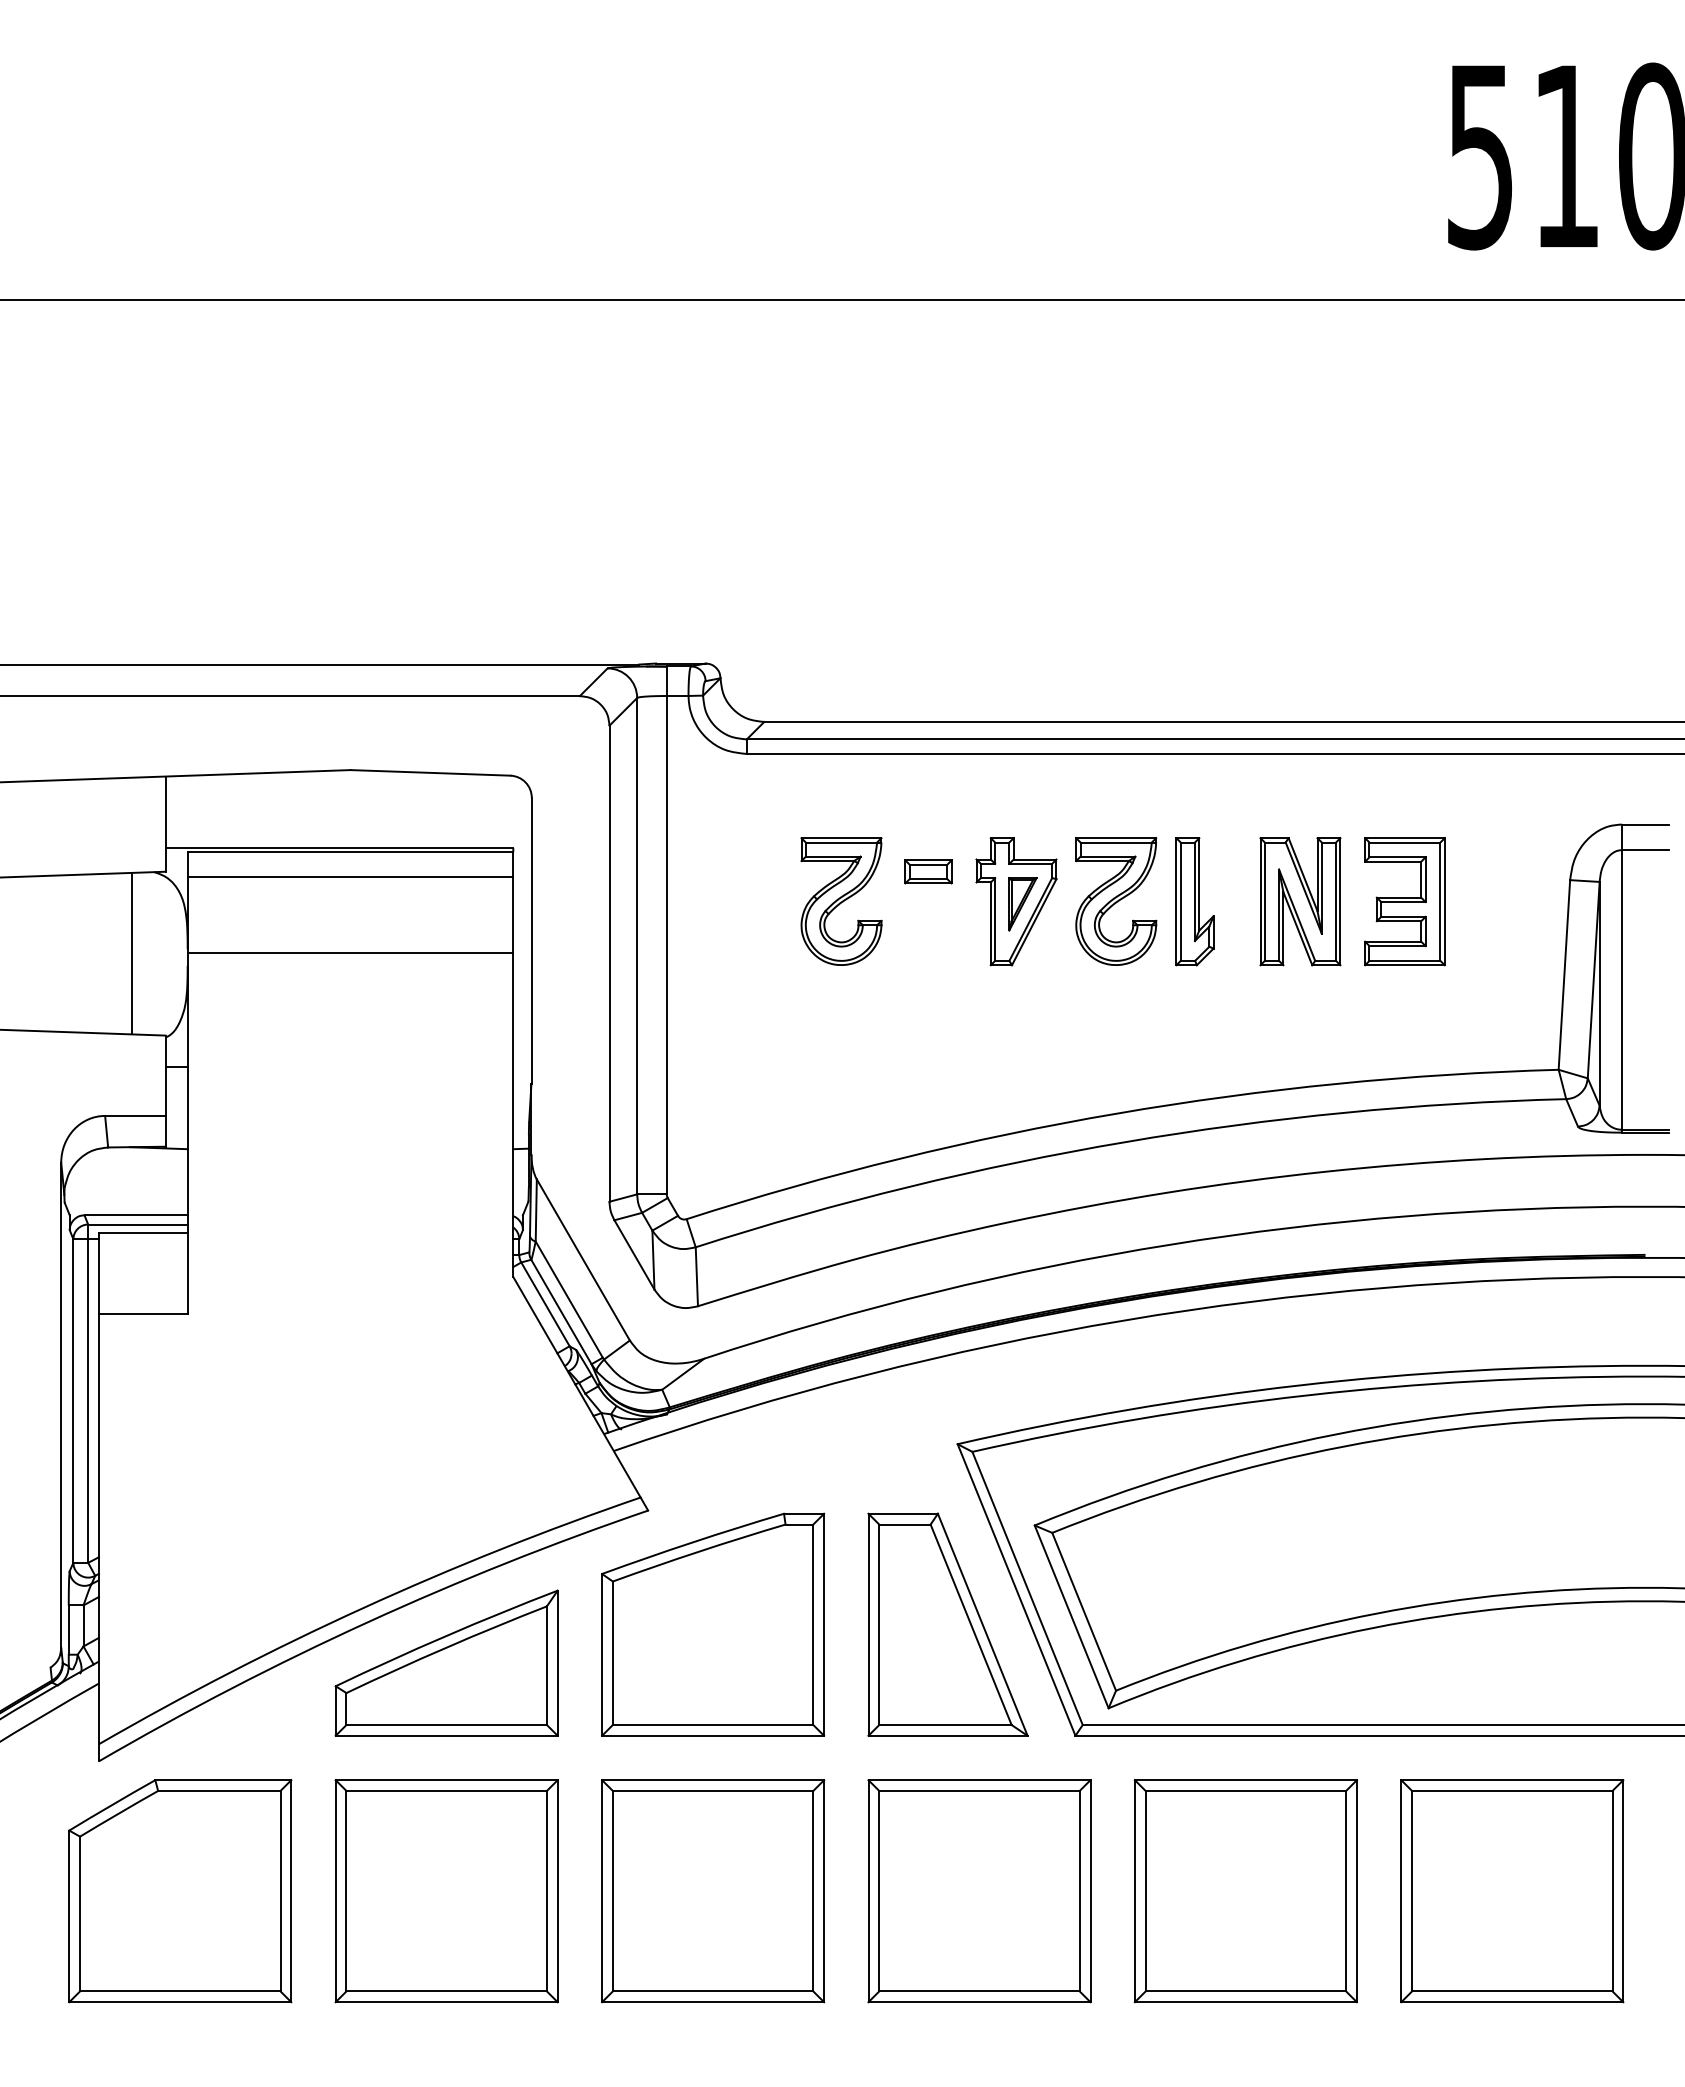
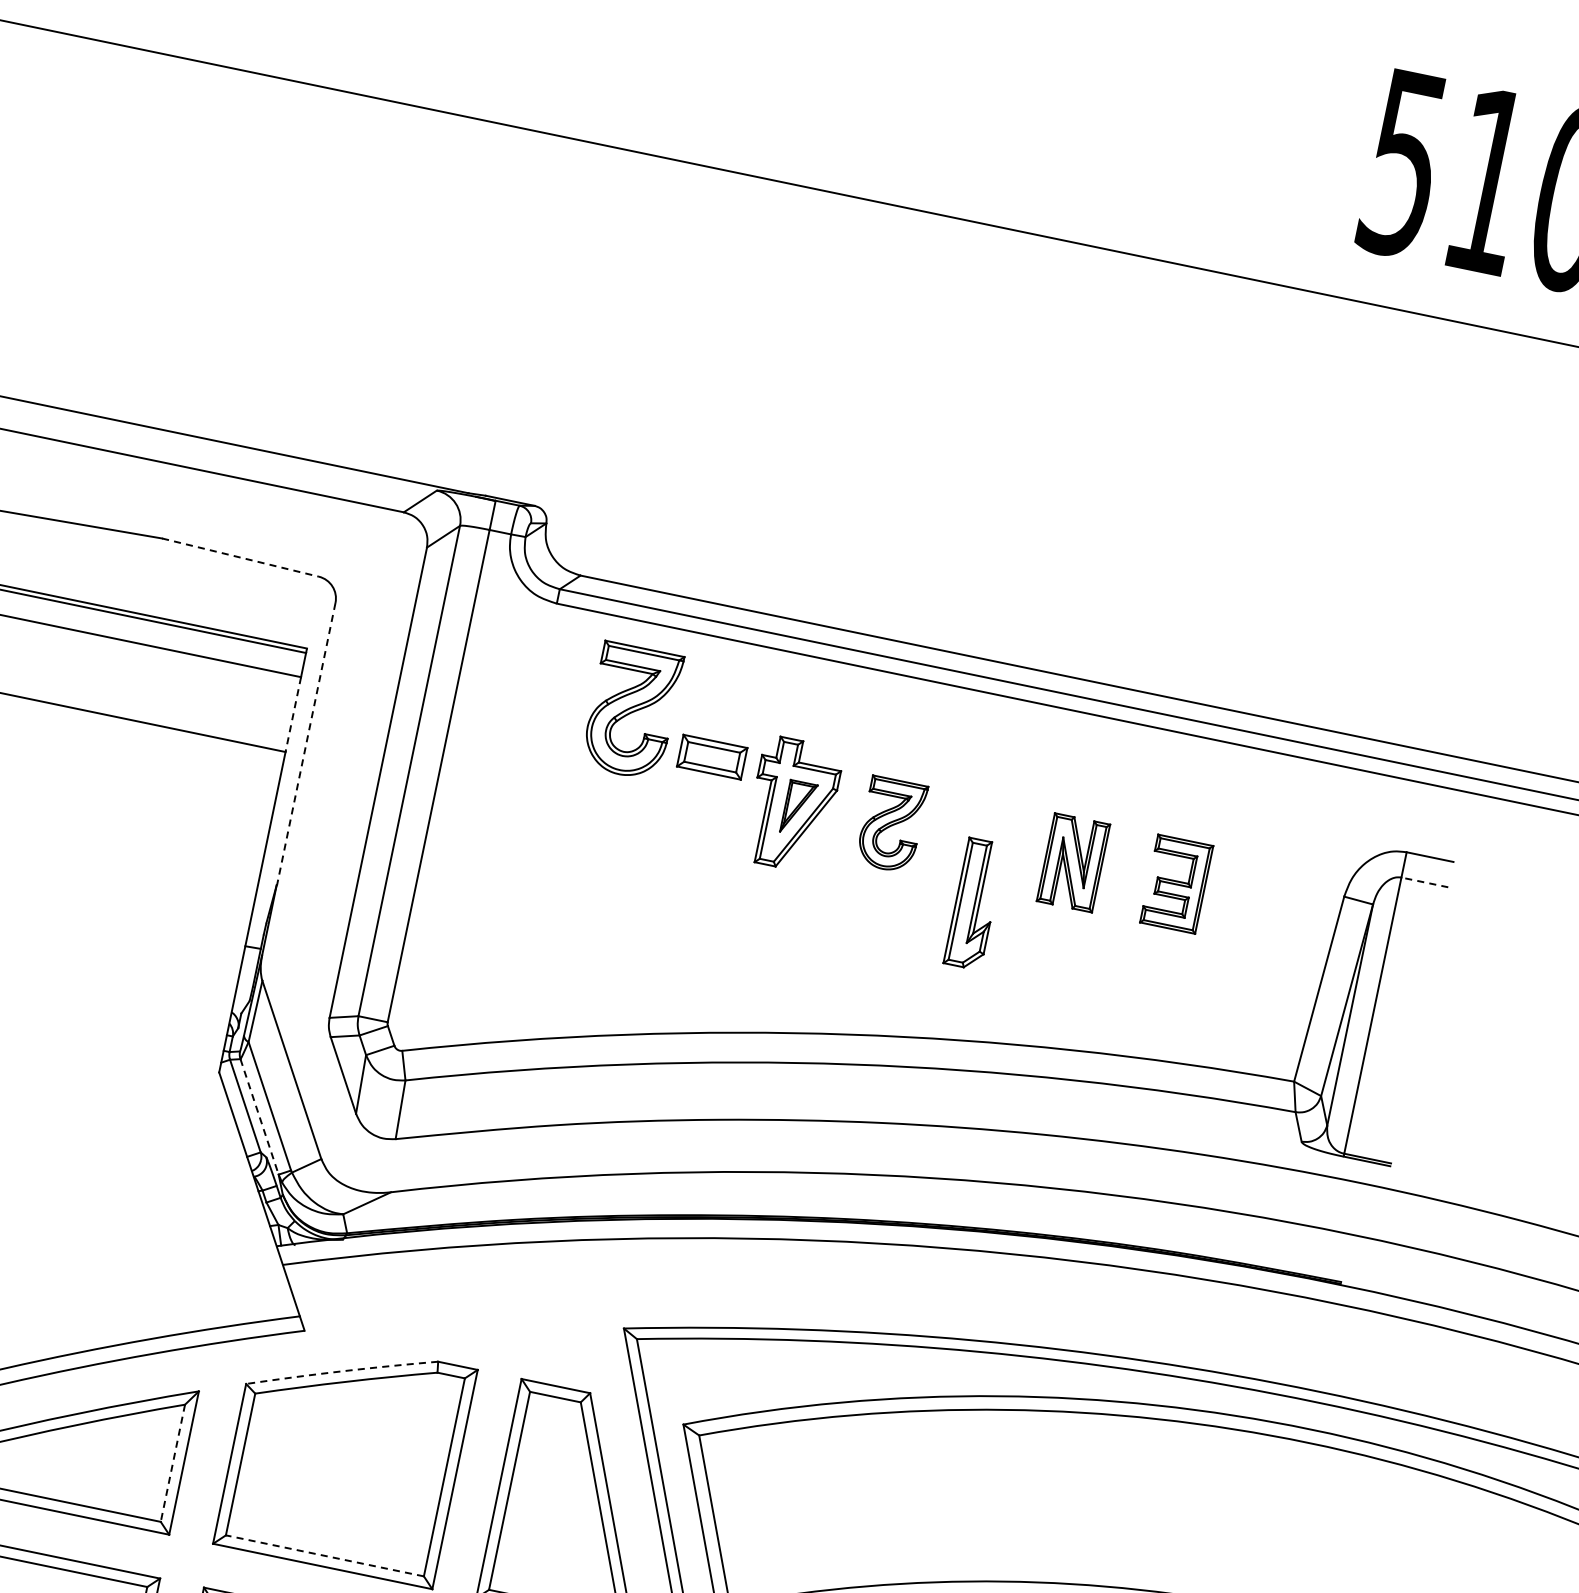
line: (430, 772) -> (240, 557), solid -> dashed
line: (1645, 850) -> (1424, 882), solid -> dashed
part: (928, 871) -> (712, 756), size x1.4
part: (841, 901) -> (632, 711), moved
part: (1116, 901) -> (891, 824), size x0.7
part: (1194, 901) -> (974, 903), moved
part: (1300, 901) -> (1073, 862), size x0.7
part: (1404, 901) -> (1176, 883), size x0.7
line: (513, 914) -> (293, 714), solid -> dashed
line: (531, 940) -> (306, 743), solid -> dashed
line: (561, 1312) -> (259, 1117), solid -> dashed
arc: (692, 1542) -> (341, 1371), solid -> dashed
line: (546, 1666) -> (172, 1463), solid -> dashed
line: (712, 1725) -> (324, 1556), solid -> dashed

